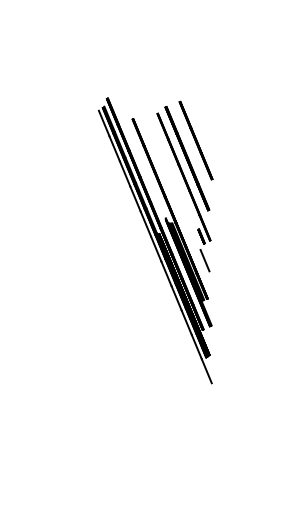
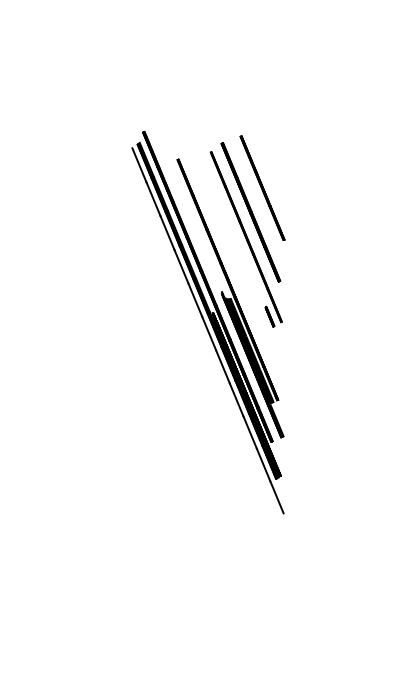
line: (204, 260) -> (273, 348), removed

